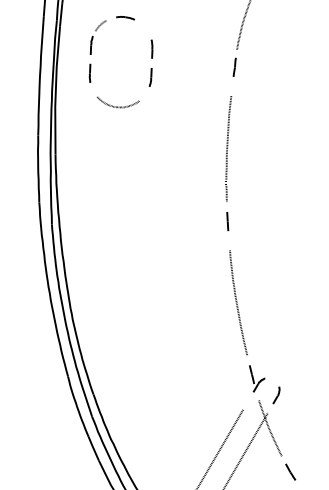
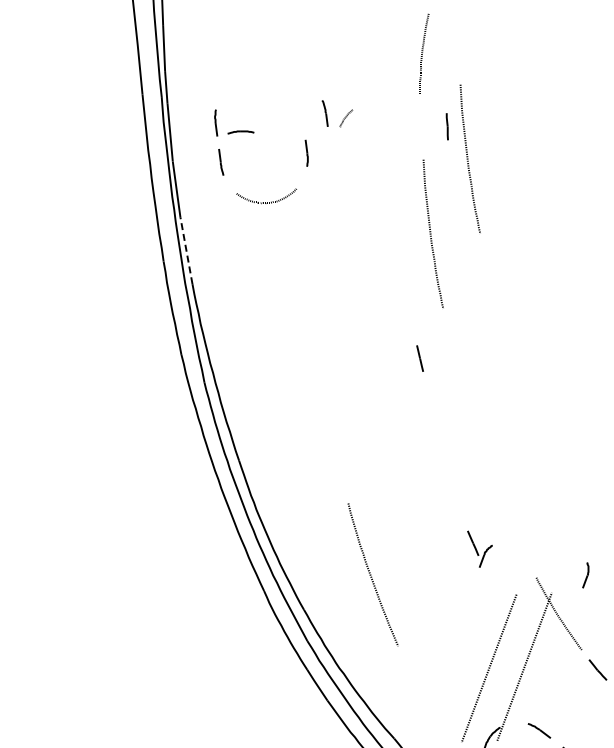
part: (125, 17) -> (240, 132), moved
curve: (101, 25) -> (346, 117), moved
line: (151, 48) -> (324, 112), moved
line: (234, 67) -> (446, 126), moved
curve: (262, 100) -> (468, 158), added
line: (55, 131) -> (186, 251), solid -> dashed
line: (227, 221) -> (419, 358), moved
curve: (237, 302) -> (371, 574), moved
part: (255, 378) -> (479, 548), moved
part: (276, 395) -> (585, 575), moved

